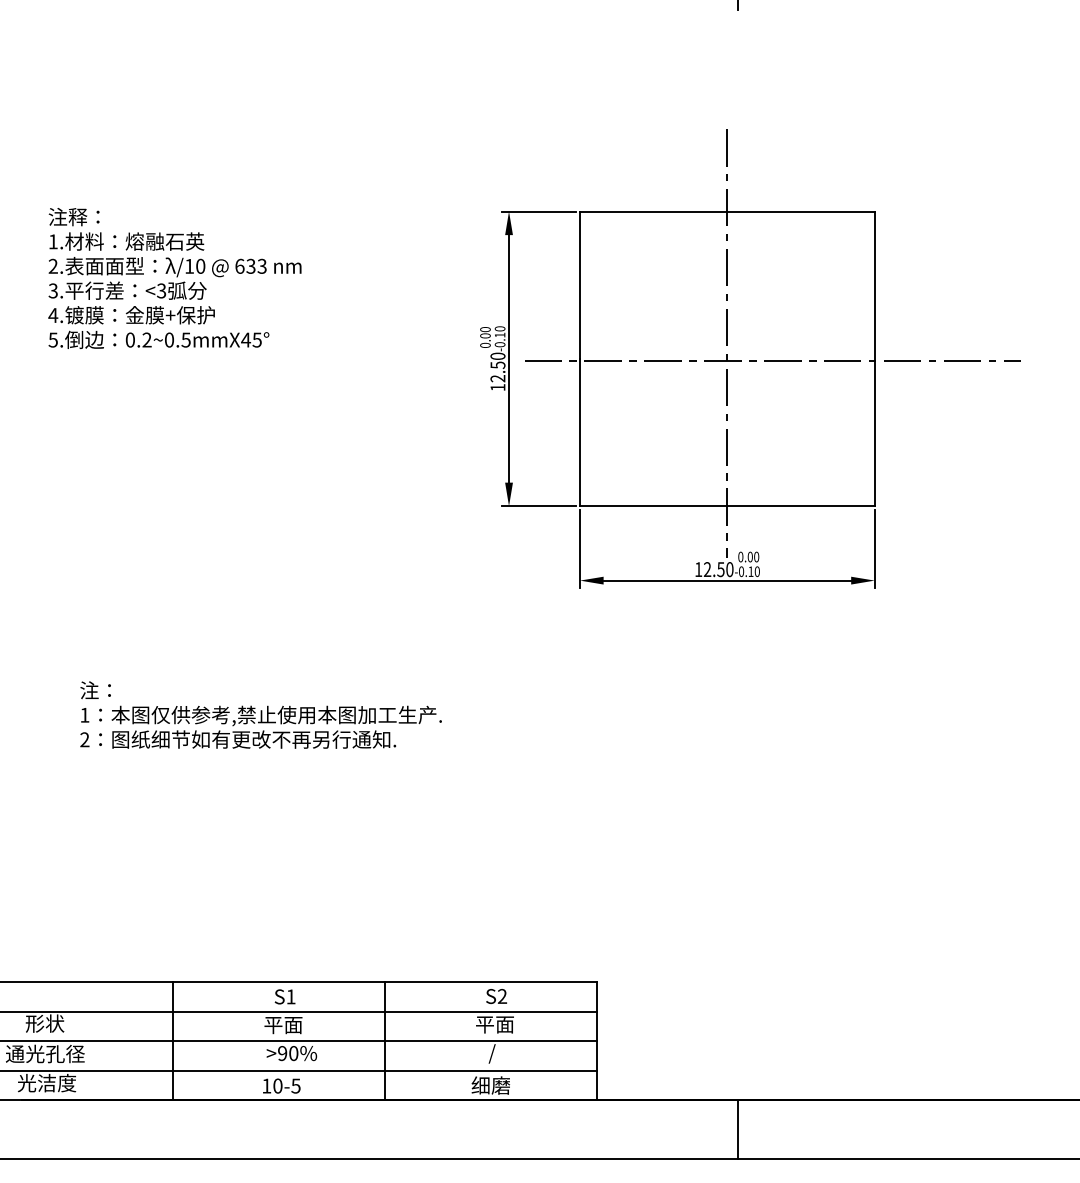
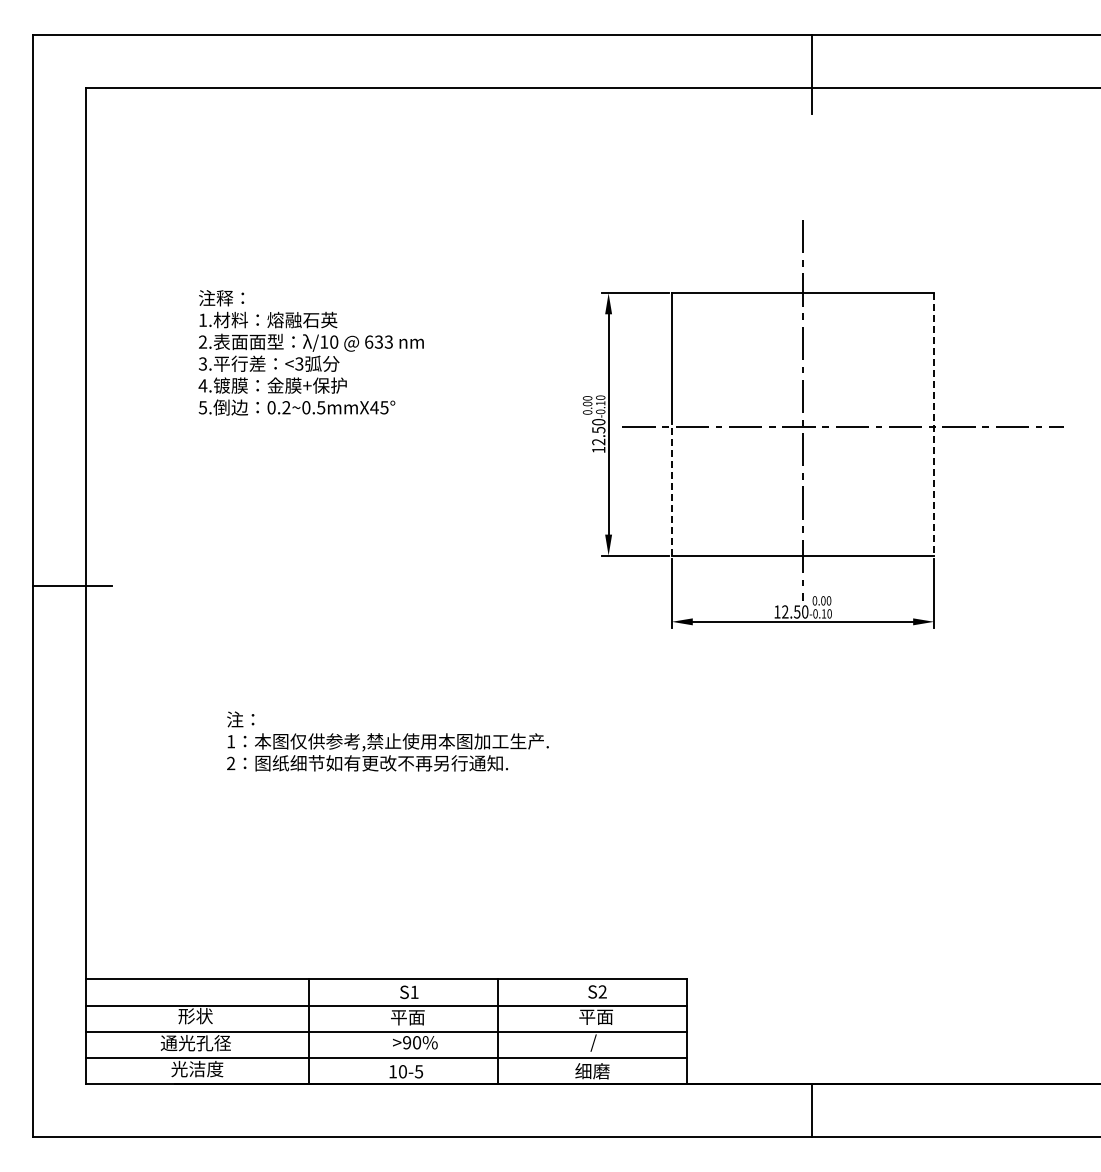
line: (875, 358) -> (934, 424), solid -> dashed
line: (579, 433) -> (671, 490), solid -> dashed

